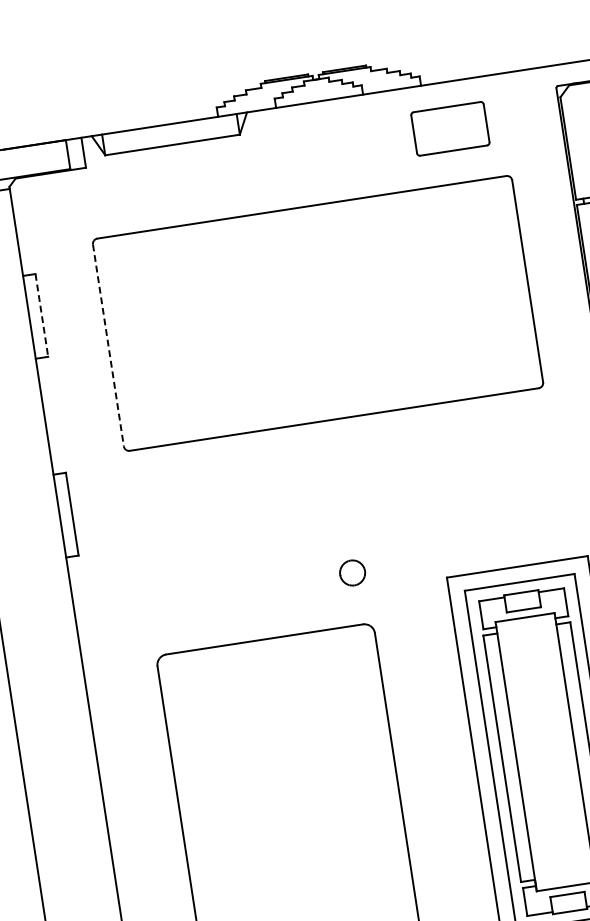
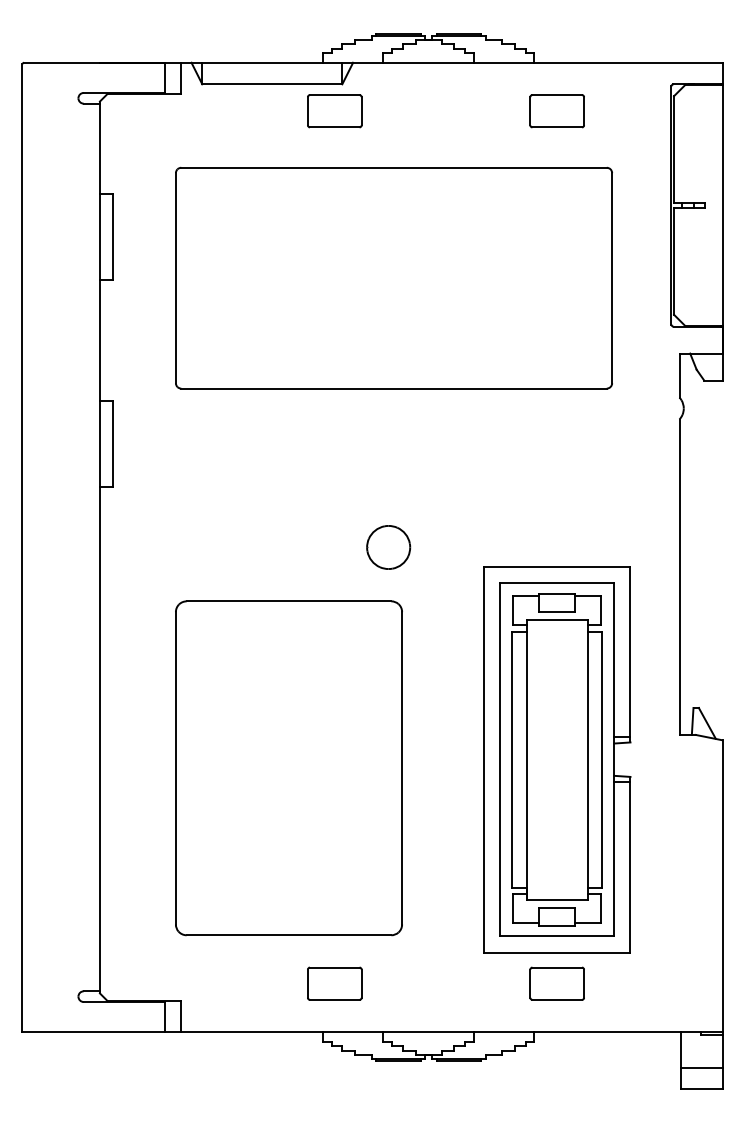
part: (449, 129) -> (556, 111), size x0.71
part: (236, 161) -> (334, 111), added
line: (41, 315) -> (112, 237), dashed -> solid
line: (108, 345) -> (175, 278), dashed -> solid
part: (352, 573) -> (388, 547), size x1.67

